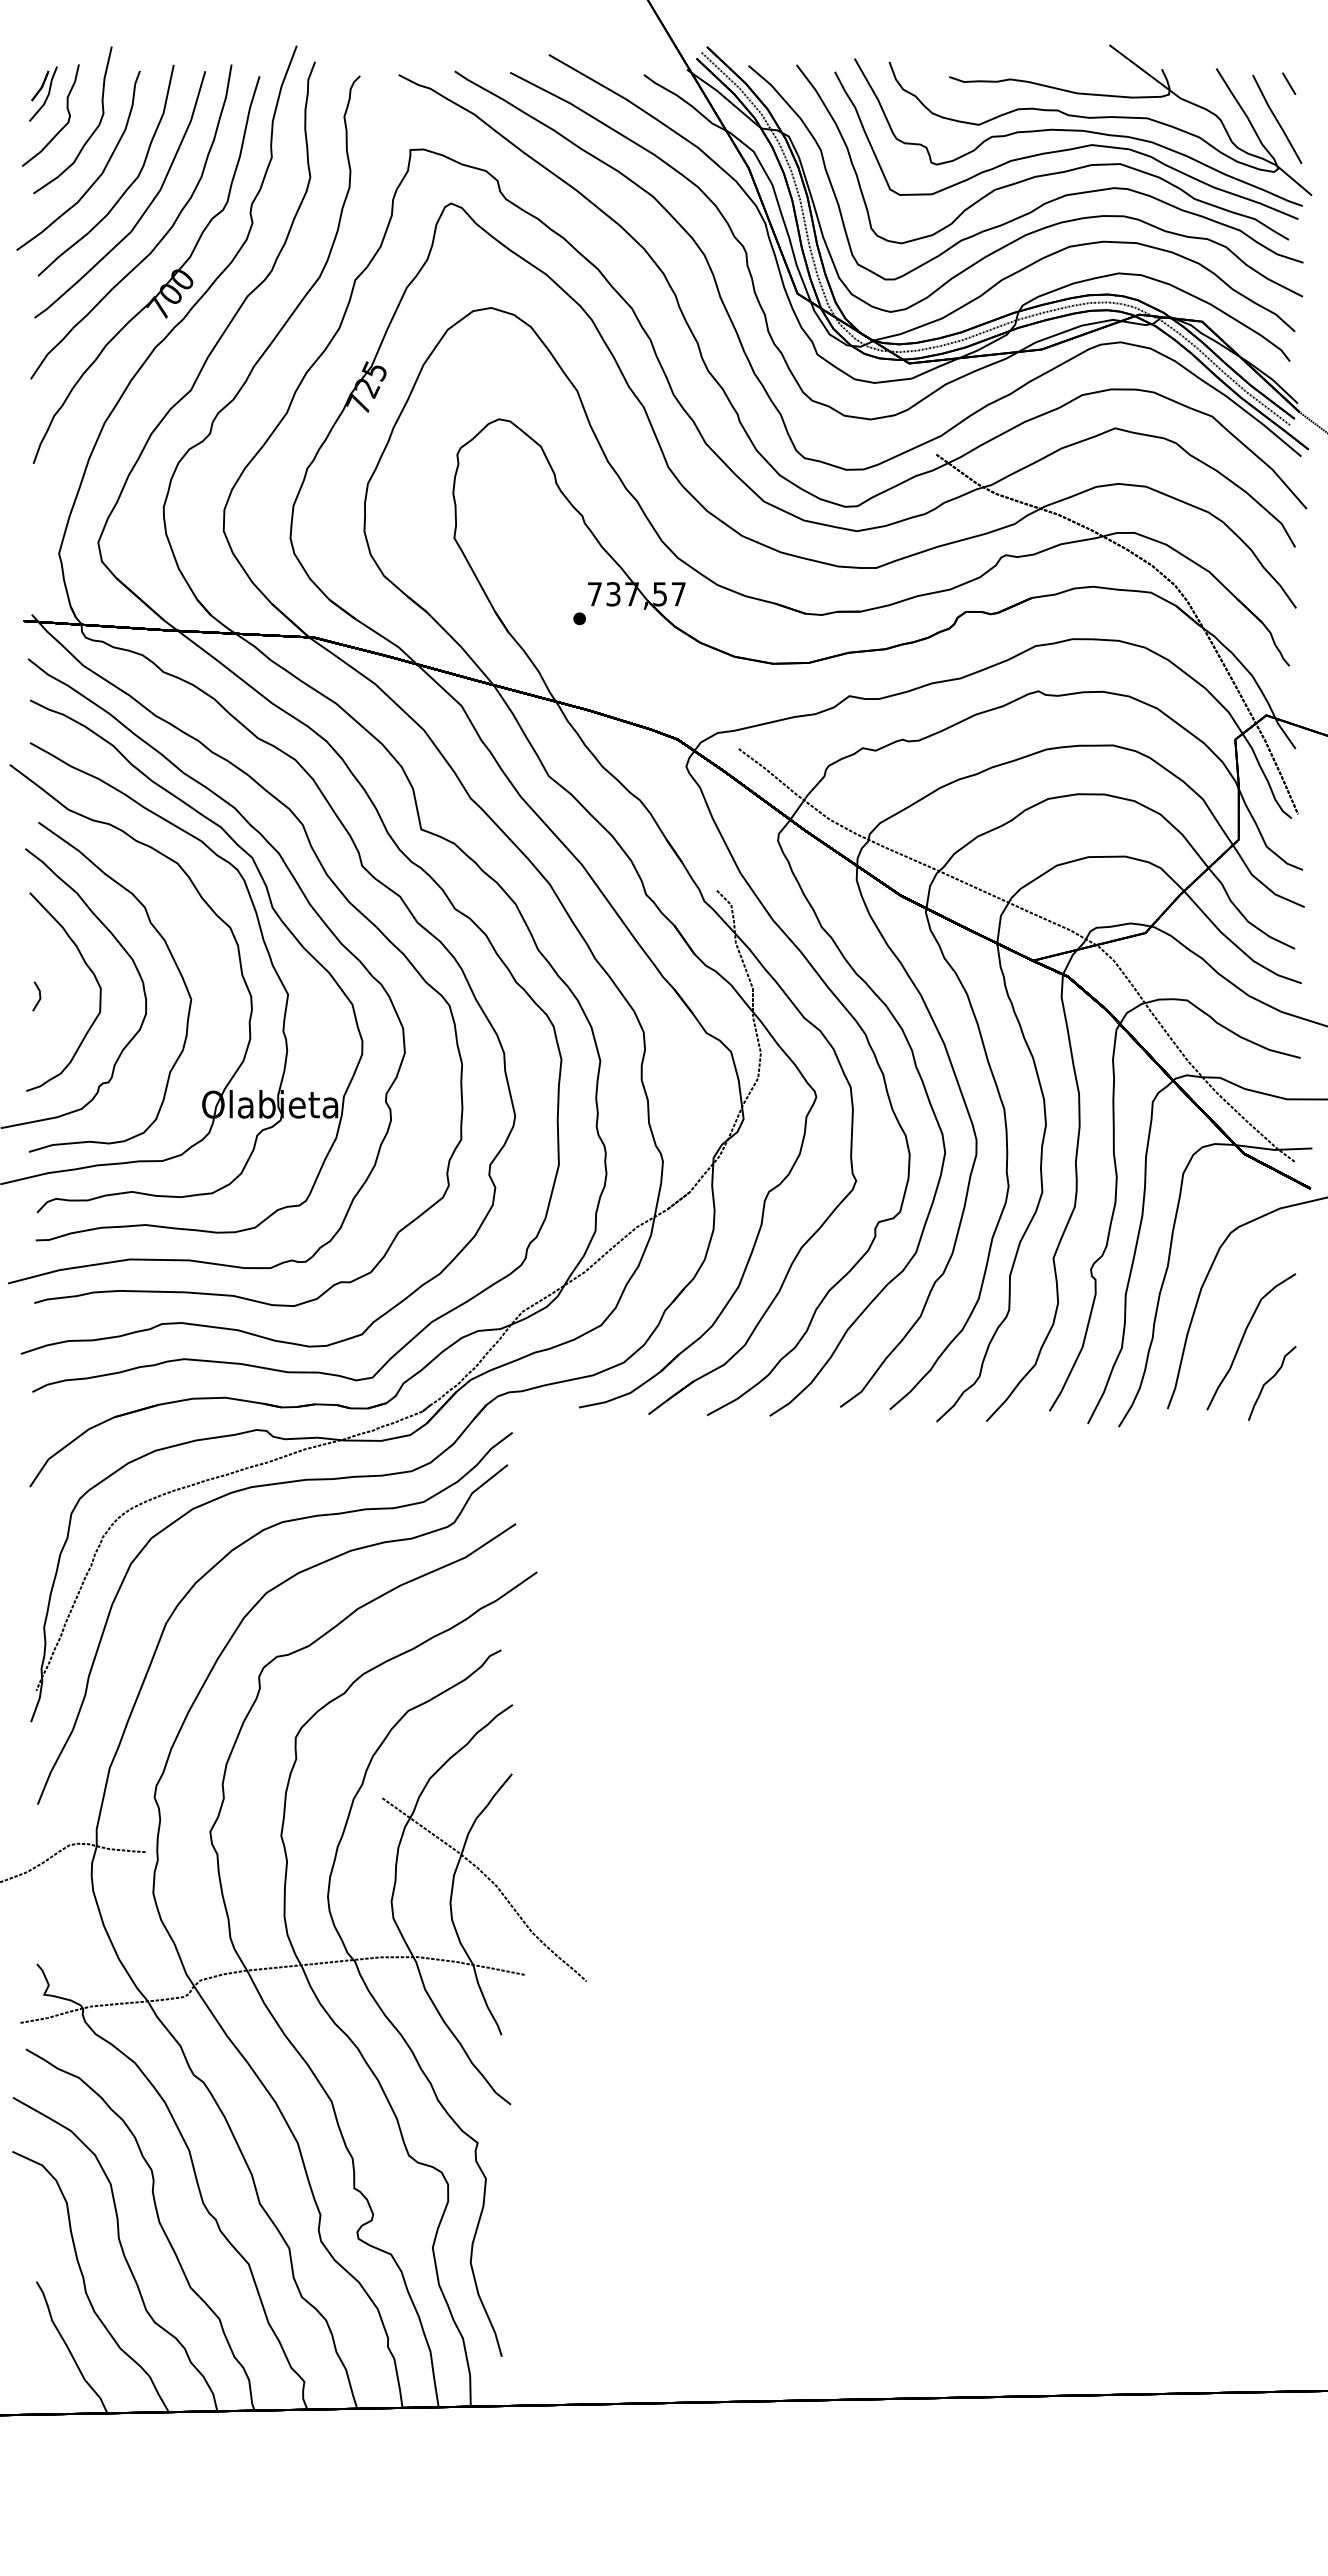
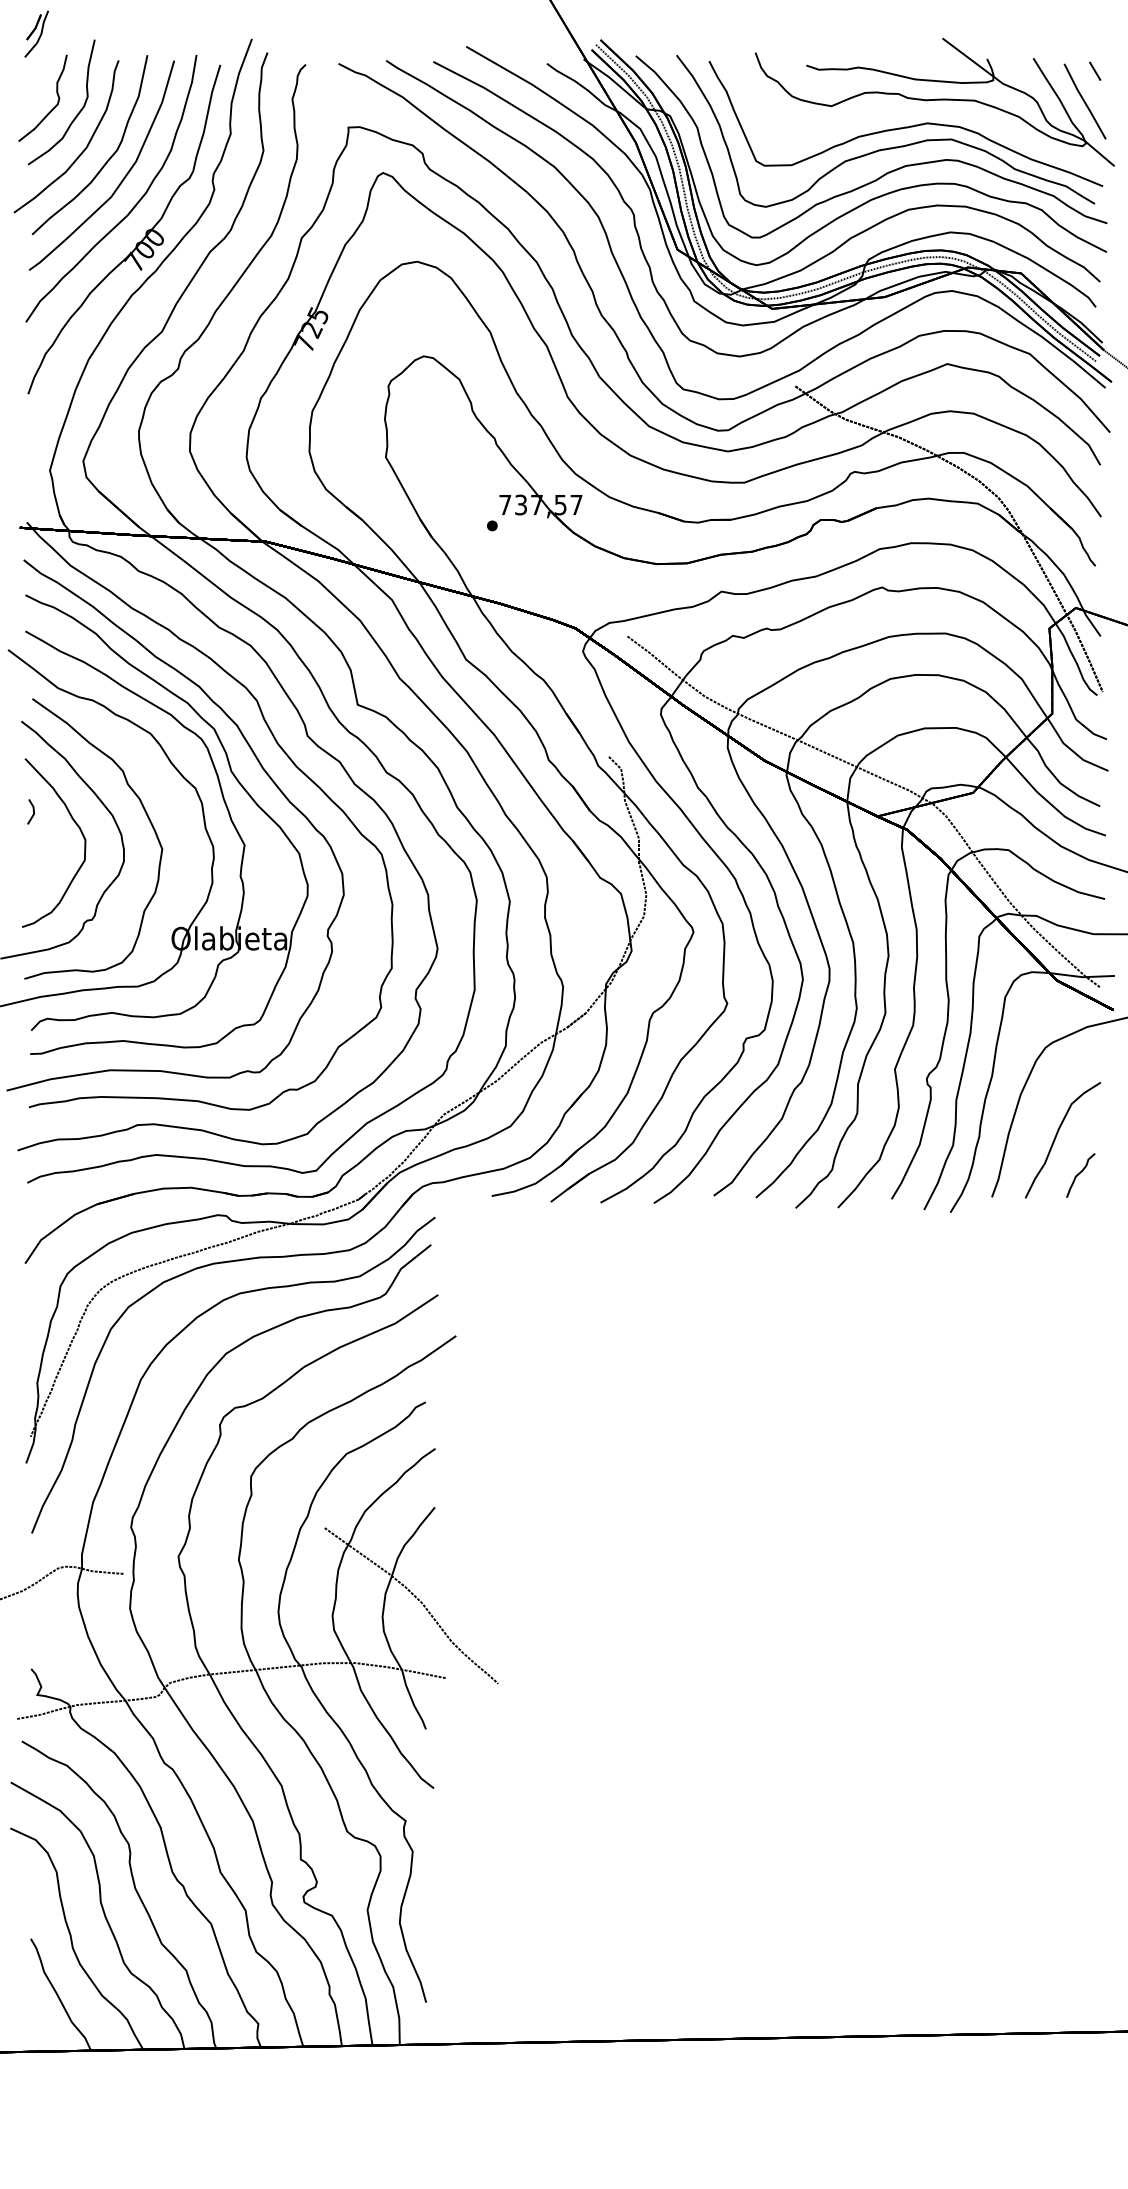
part: (43, 93) -> (36, 33), moved
curve: (1078, 131) -> (916, 111), removed
line: (39, 996) -> (33, 811), moved
part: (1272, 1383) -> (1081, 1175), size x0.7

